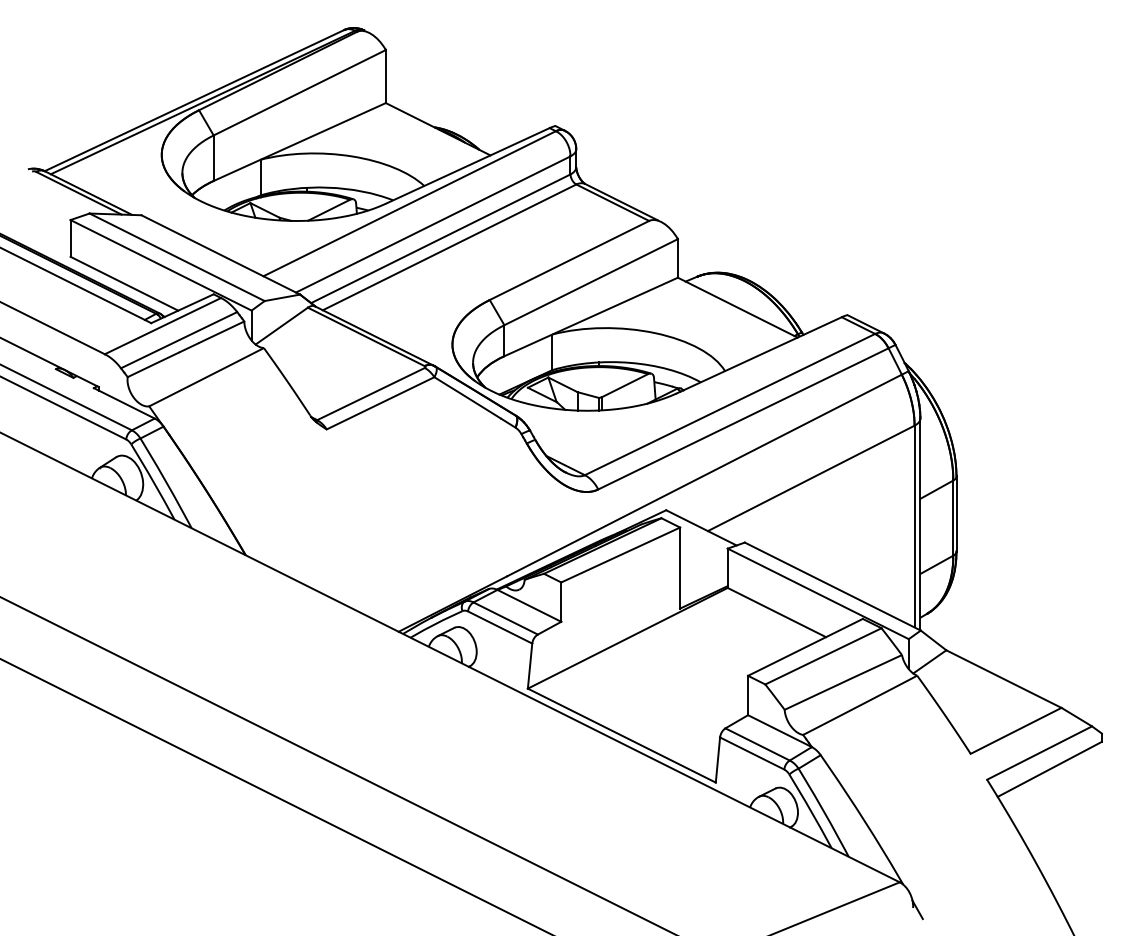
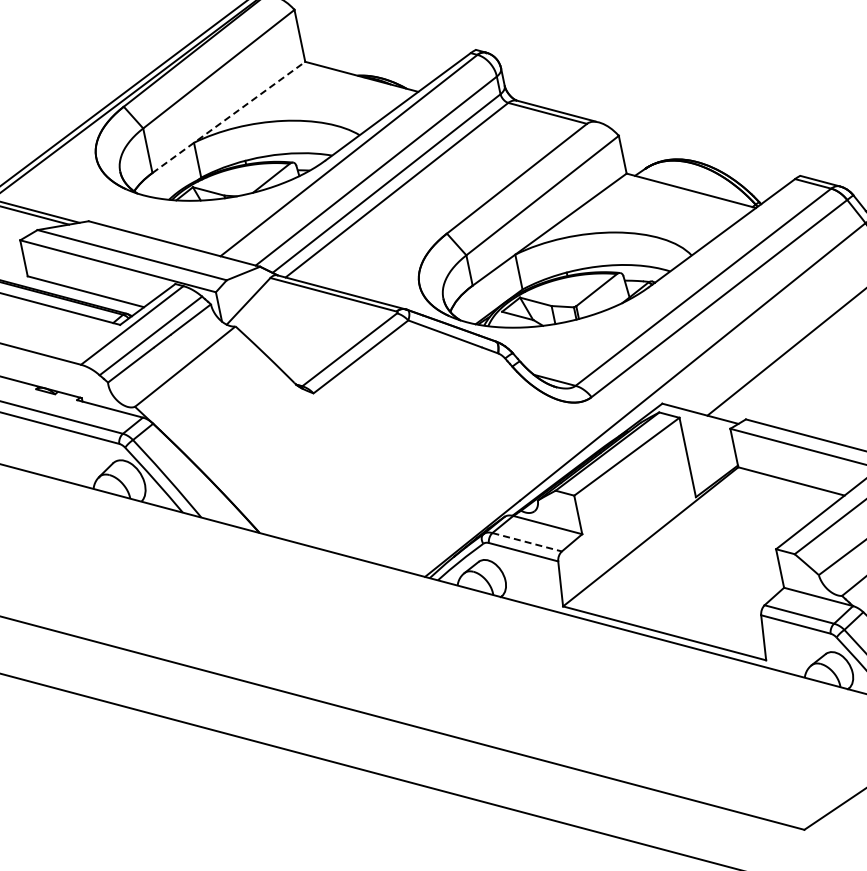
line: (300, 141) -> (229, 116), solid -> dashed
line: (505, 618) -> (526, 542), solid -> dashed

